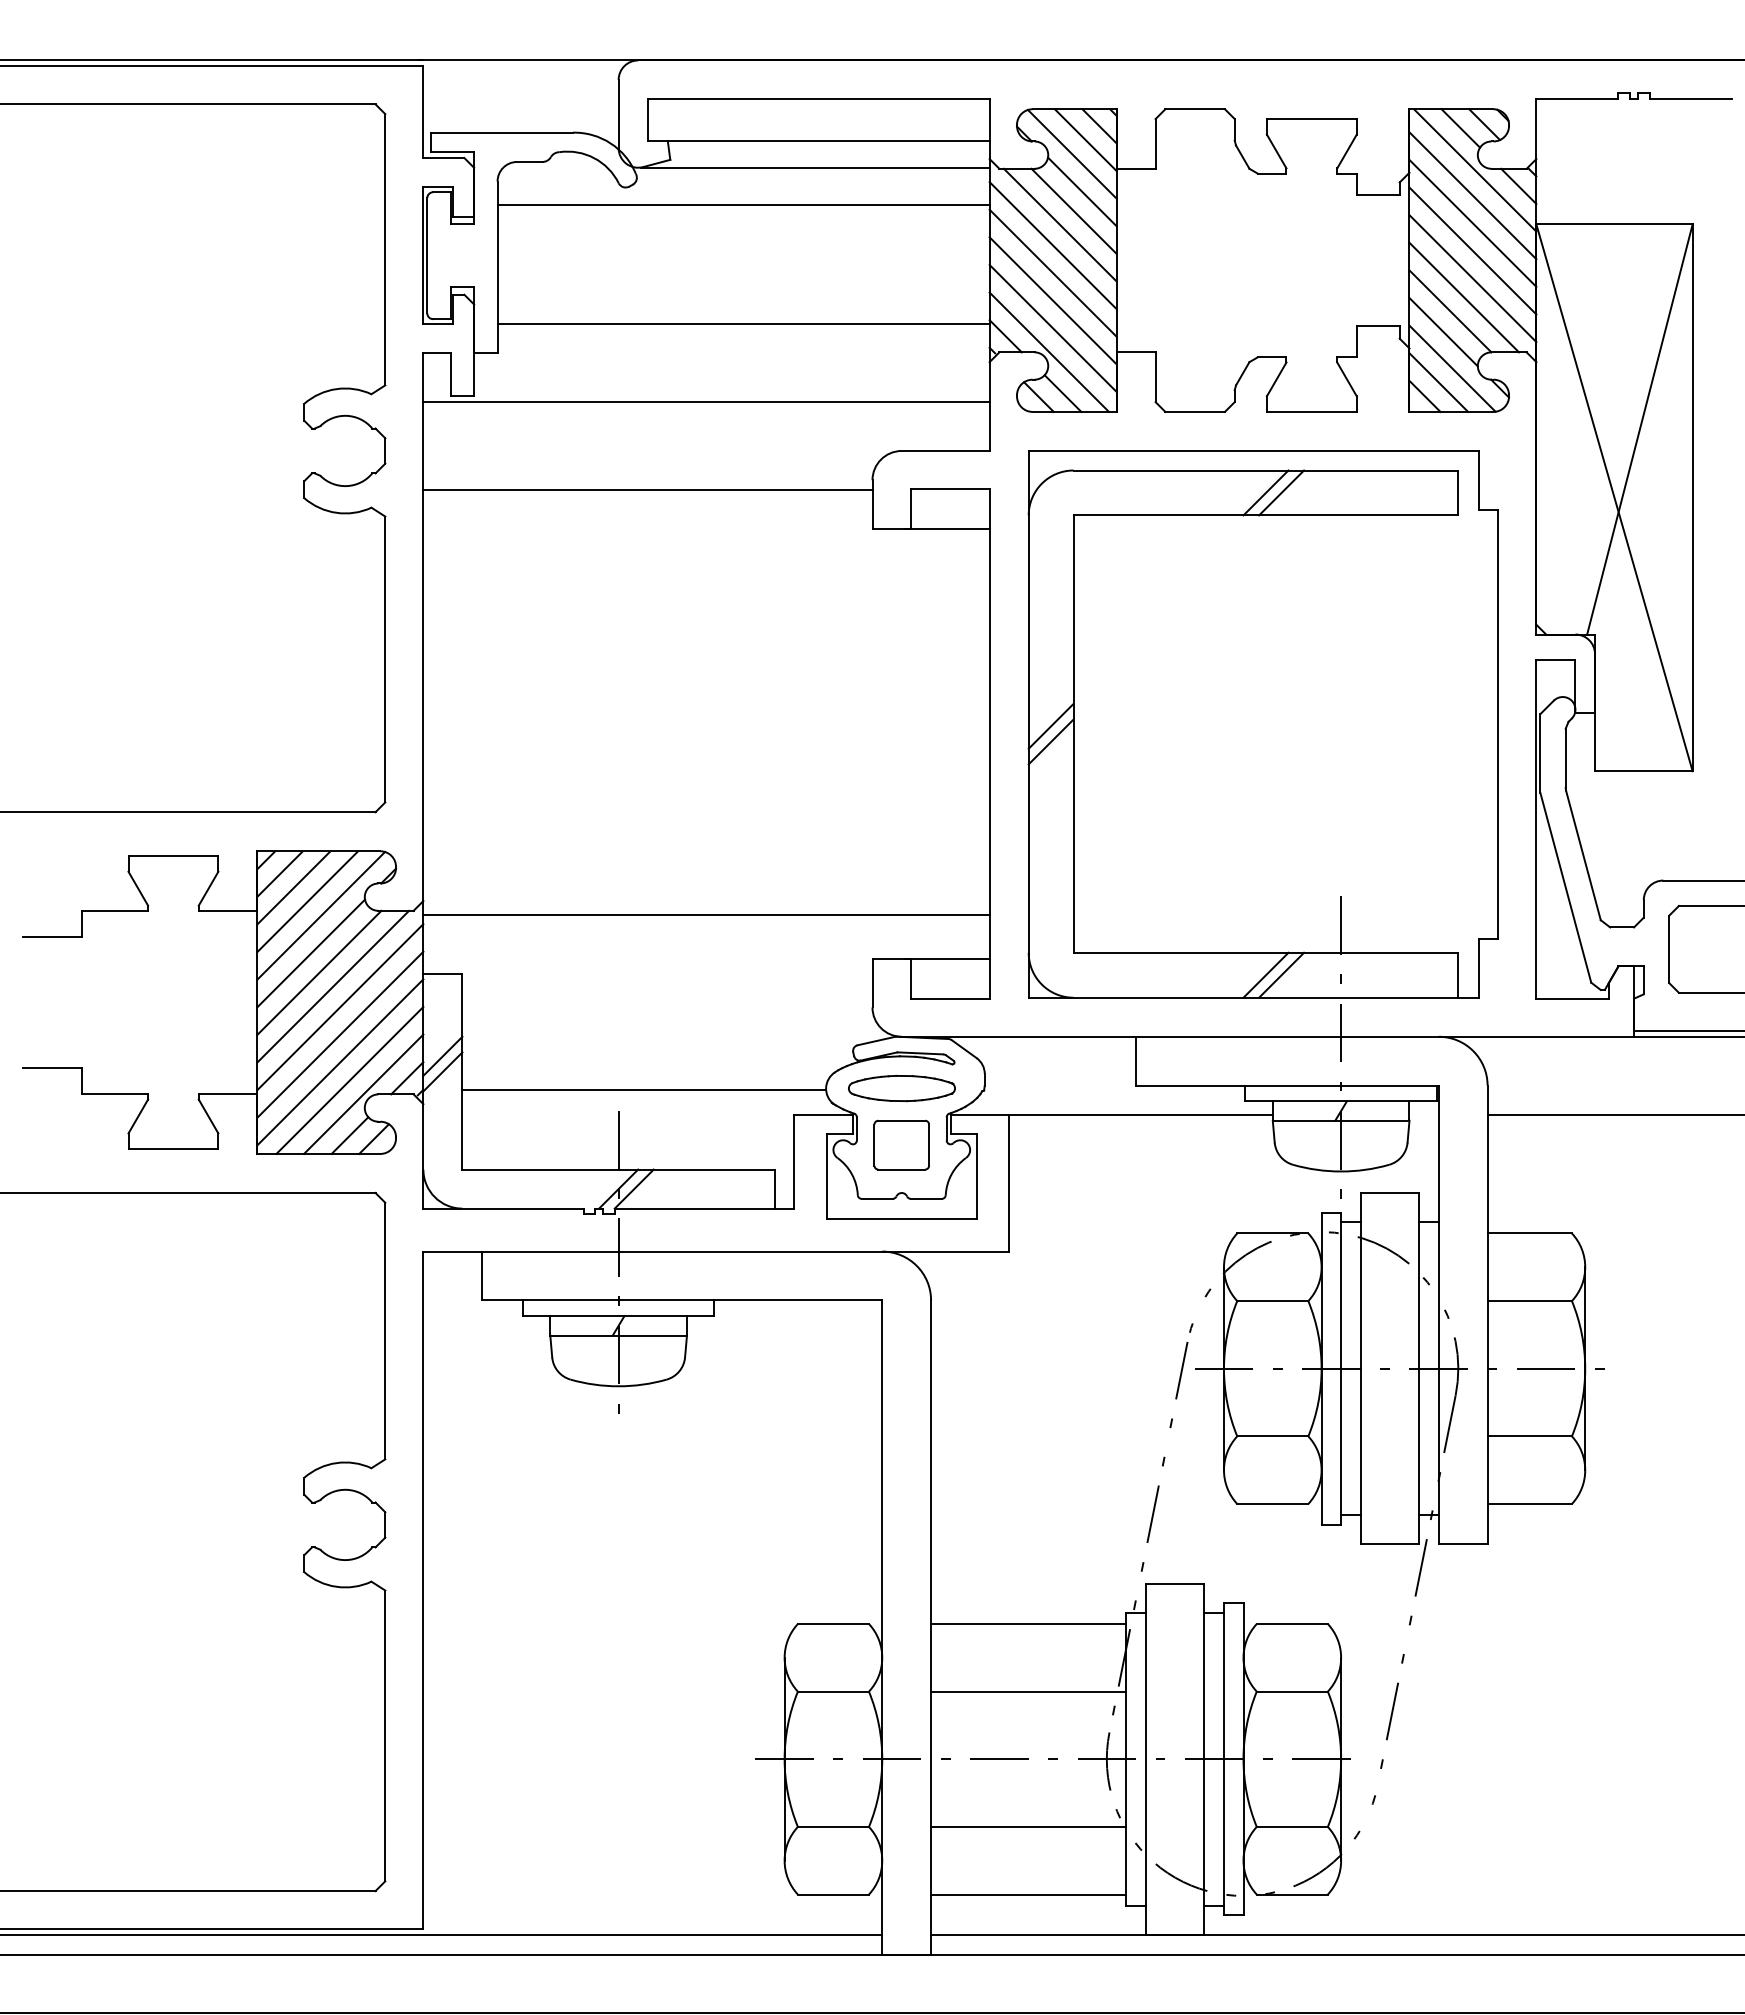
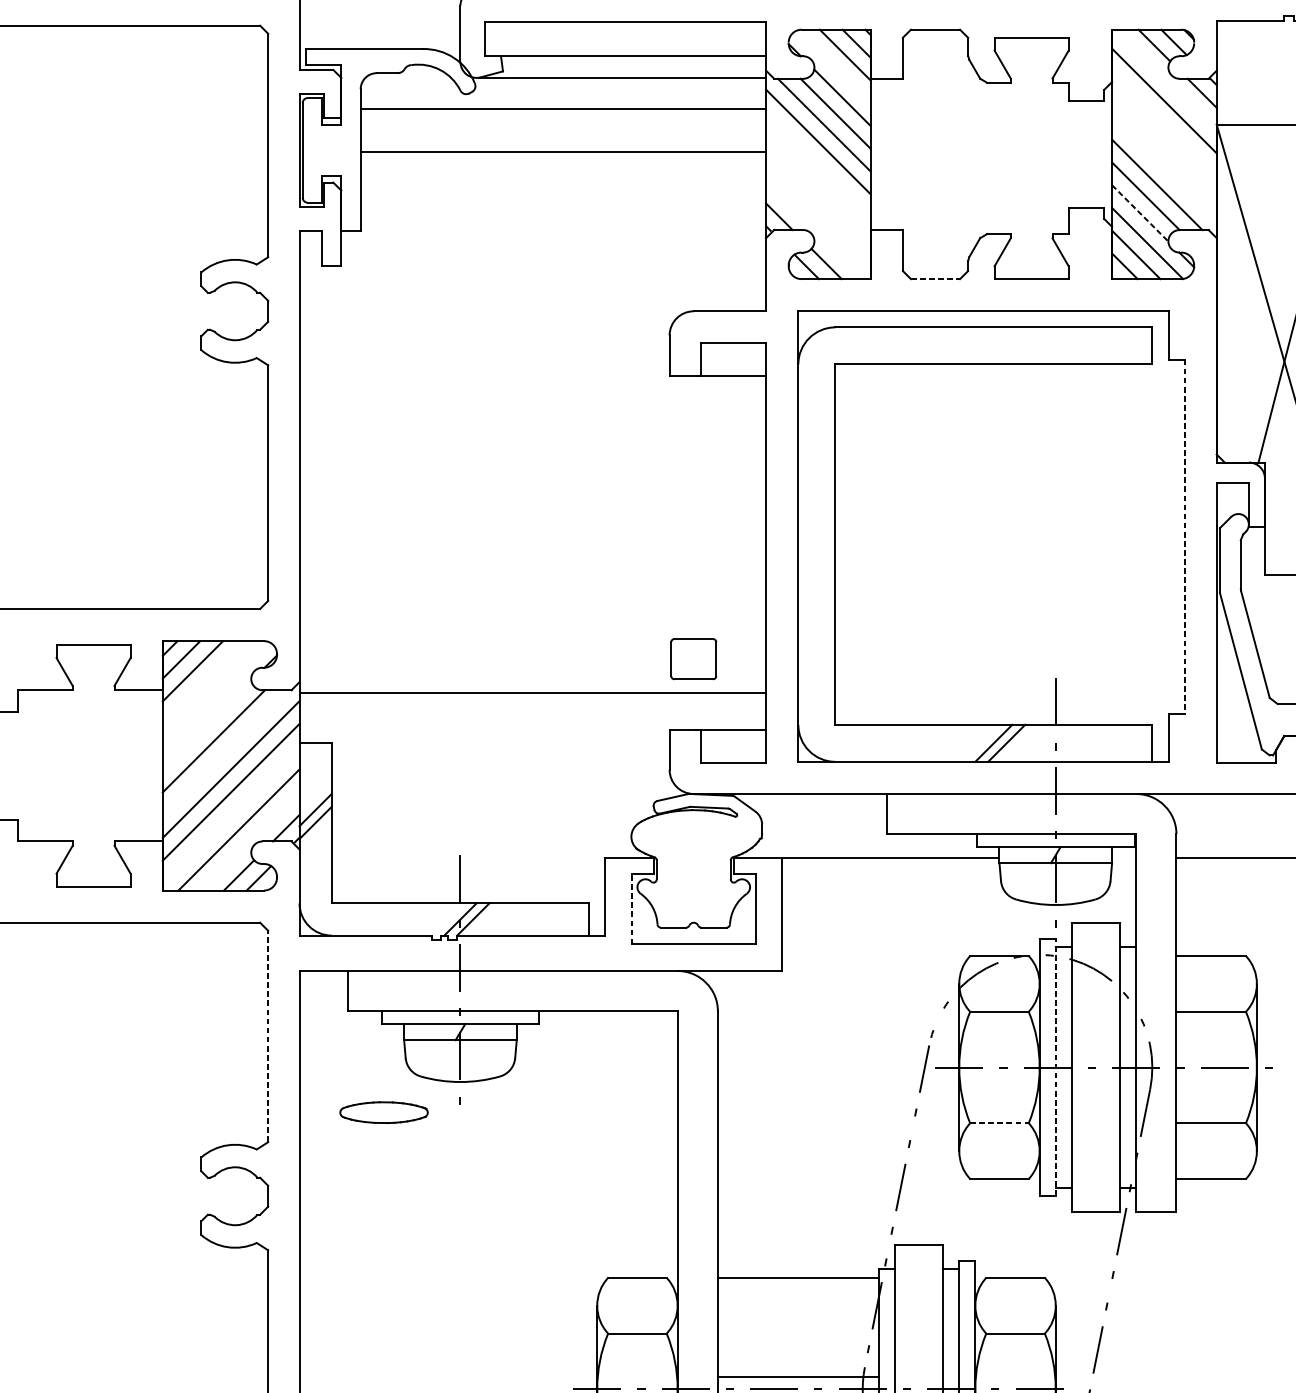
line: (1071, 153) -> (833, 66), removed
line: (1475, 170) -> (1166, 80), removed
line: (1472, 222) -> (1164, 123), removed
line: (1472, 250) -> (1164, 146), removed
line: (1052, 272) -> (817, 164), removed
line: (1472, 278) -> (1164, 169), removed
line: (1052, 300) -> (817, 187), removed
line: (743, 324) -> (563, 151), moved
line: (1052, 327) -> (817, 209), removed
line: (1444, 332) -> (1140, 213), solid -> dashed
line: (1048, 351) -> (814, 229), removed
line: (706, 402) -> (532, 271), removed
line: (1195, 411) -> (935, 278), solid -> dashed
line: (647, 490) -> (484, 343), removed
line: (1265, 492) -> (993, 345), removed
line: (1281, 492) -> (1006, 345), removed
line: (1498, 724) -> (1185, 536), solid -> dashed
line: (1050, 725) -> (816, 537), removed
line: (1050, 741) -> (816, 550), removed
line: (307, 901) -> (204, 682), removed
line: (321, 915) -> (215, 694), removed
line: (311, 953) -> (207, 725), removed
line: (333, 986) -> (225, 752), removed
line: (340, 1062) -> (231, 815), removed
part: (901, 1088) -> (383, 1112), moved
line: (644, 1090) -> (481, 838), removed
line: (363, 1093) -> (250, 840), removed
part: (901, 1144) -> (693, 658), moved
line: (826, 1176) -> (631, 909), solid -> dashed
line: (385, 1330) -> (268, 1036), solid -> dashed
line: (1341, 1368) -> (1056, 1067), solid -> dashed
line: (1272, 1436) -> (999, 1123), solid -> dashed
line: (1028, 1691) -> (798, 1377), moved

